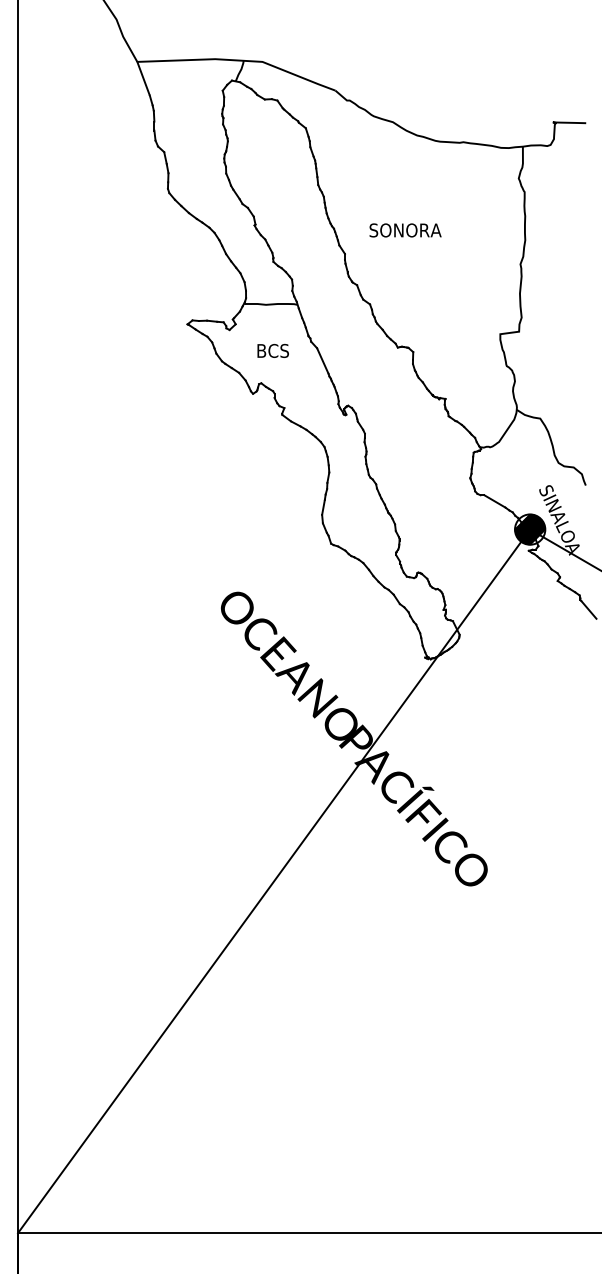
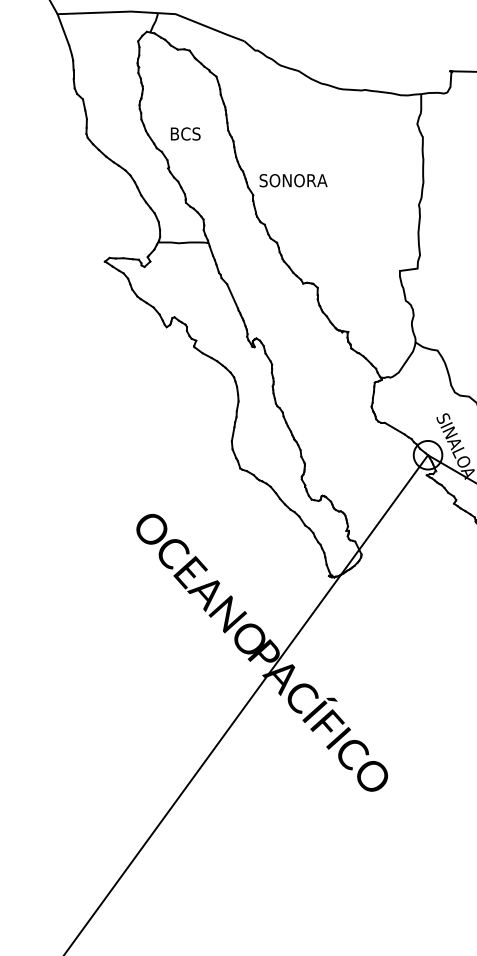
text: (405, 230) -> (293, 180), moved
text: (272, 350) -> (185, 133), moved
hatch: (530, 529) -> (428, 455), removed

